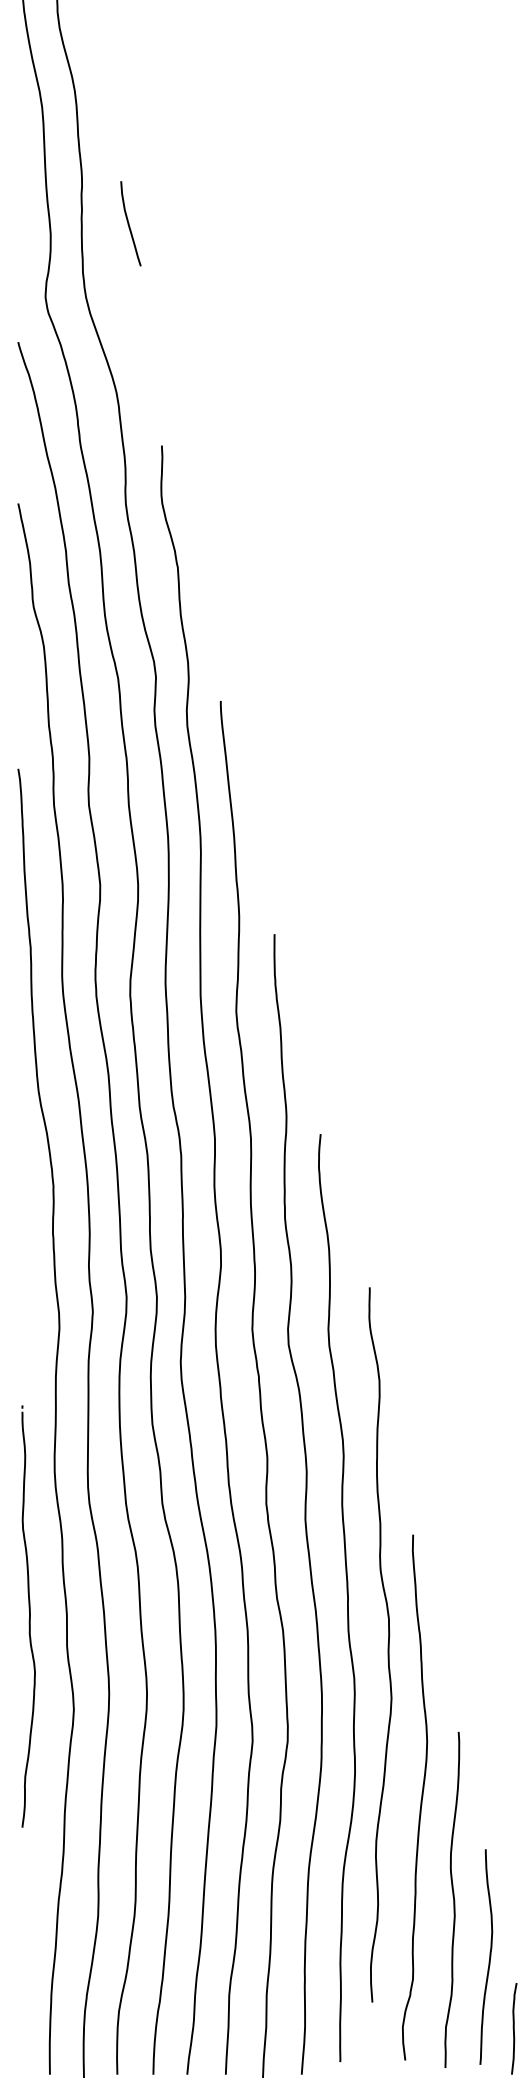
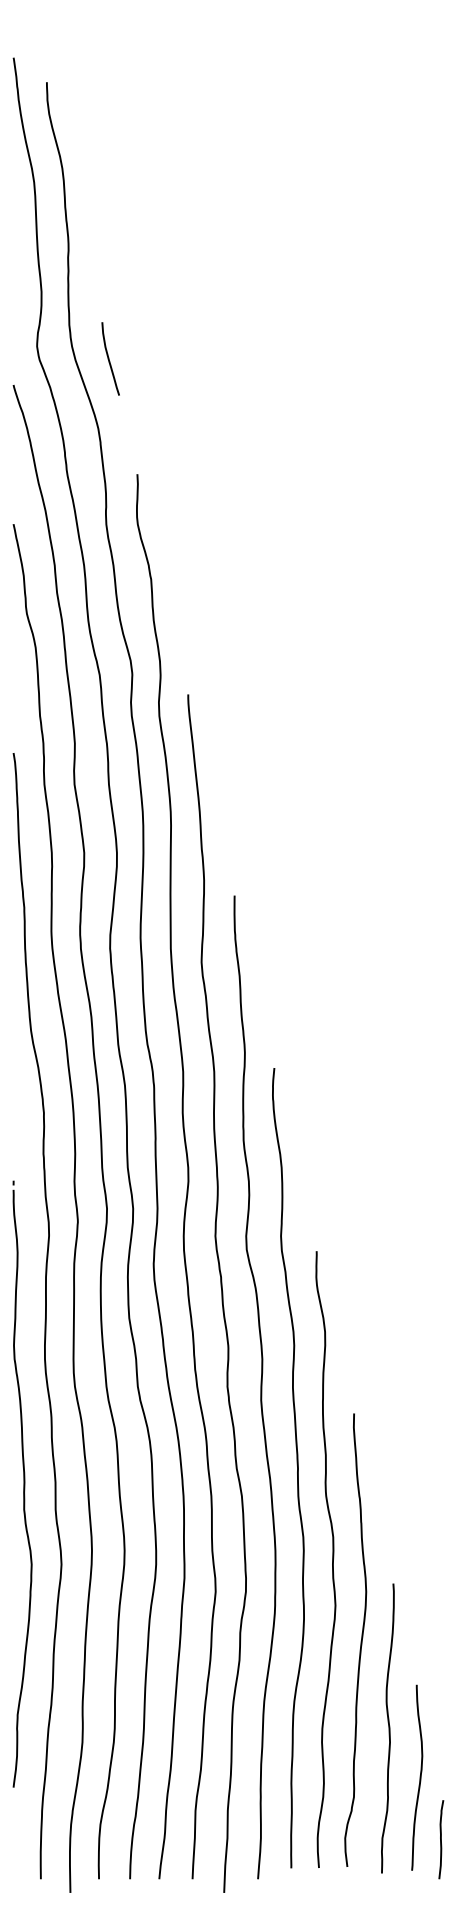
curve: (129, 223) -> (109, 358), moved
part: (28, 1615) -> (22, 1483), size x1.67
curve: (388, 1644) -> (332, 1559), moved

